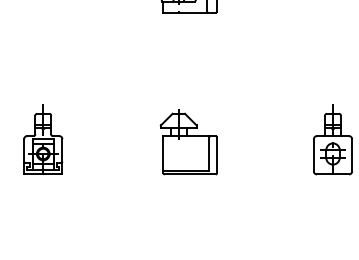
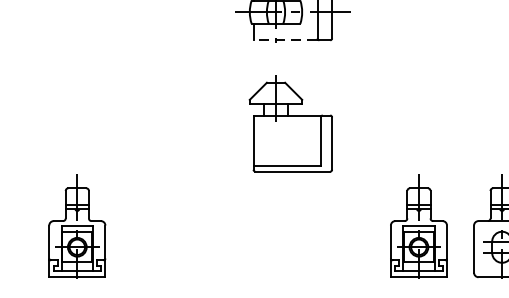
line: (185, 12) -> (285, 39), solid -> dashed
part: (276, 139) -> (419, 225), added
part: (188, 142) -> (290, 124), moved

